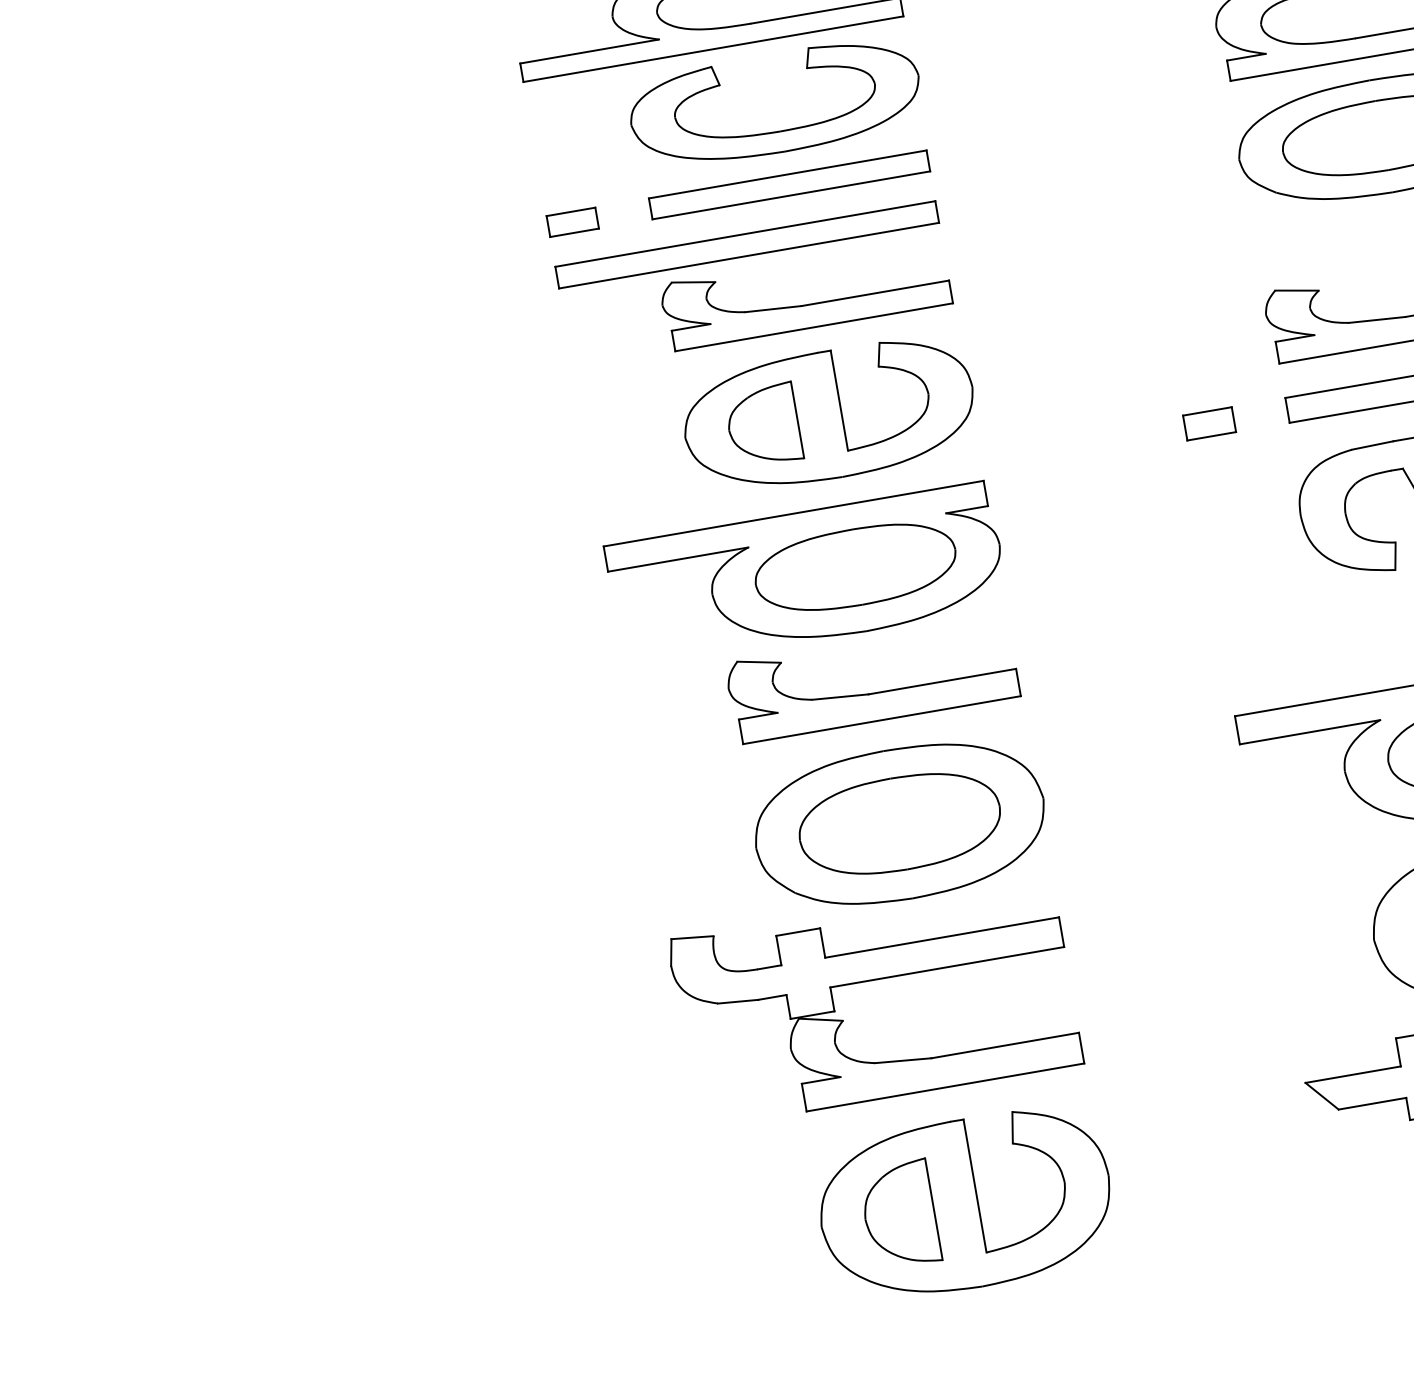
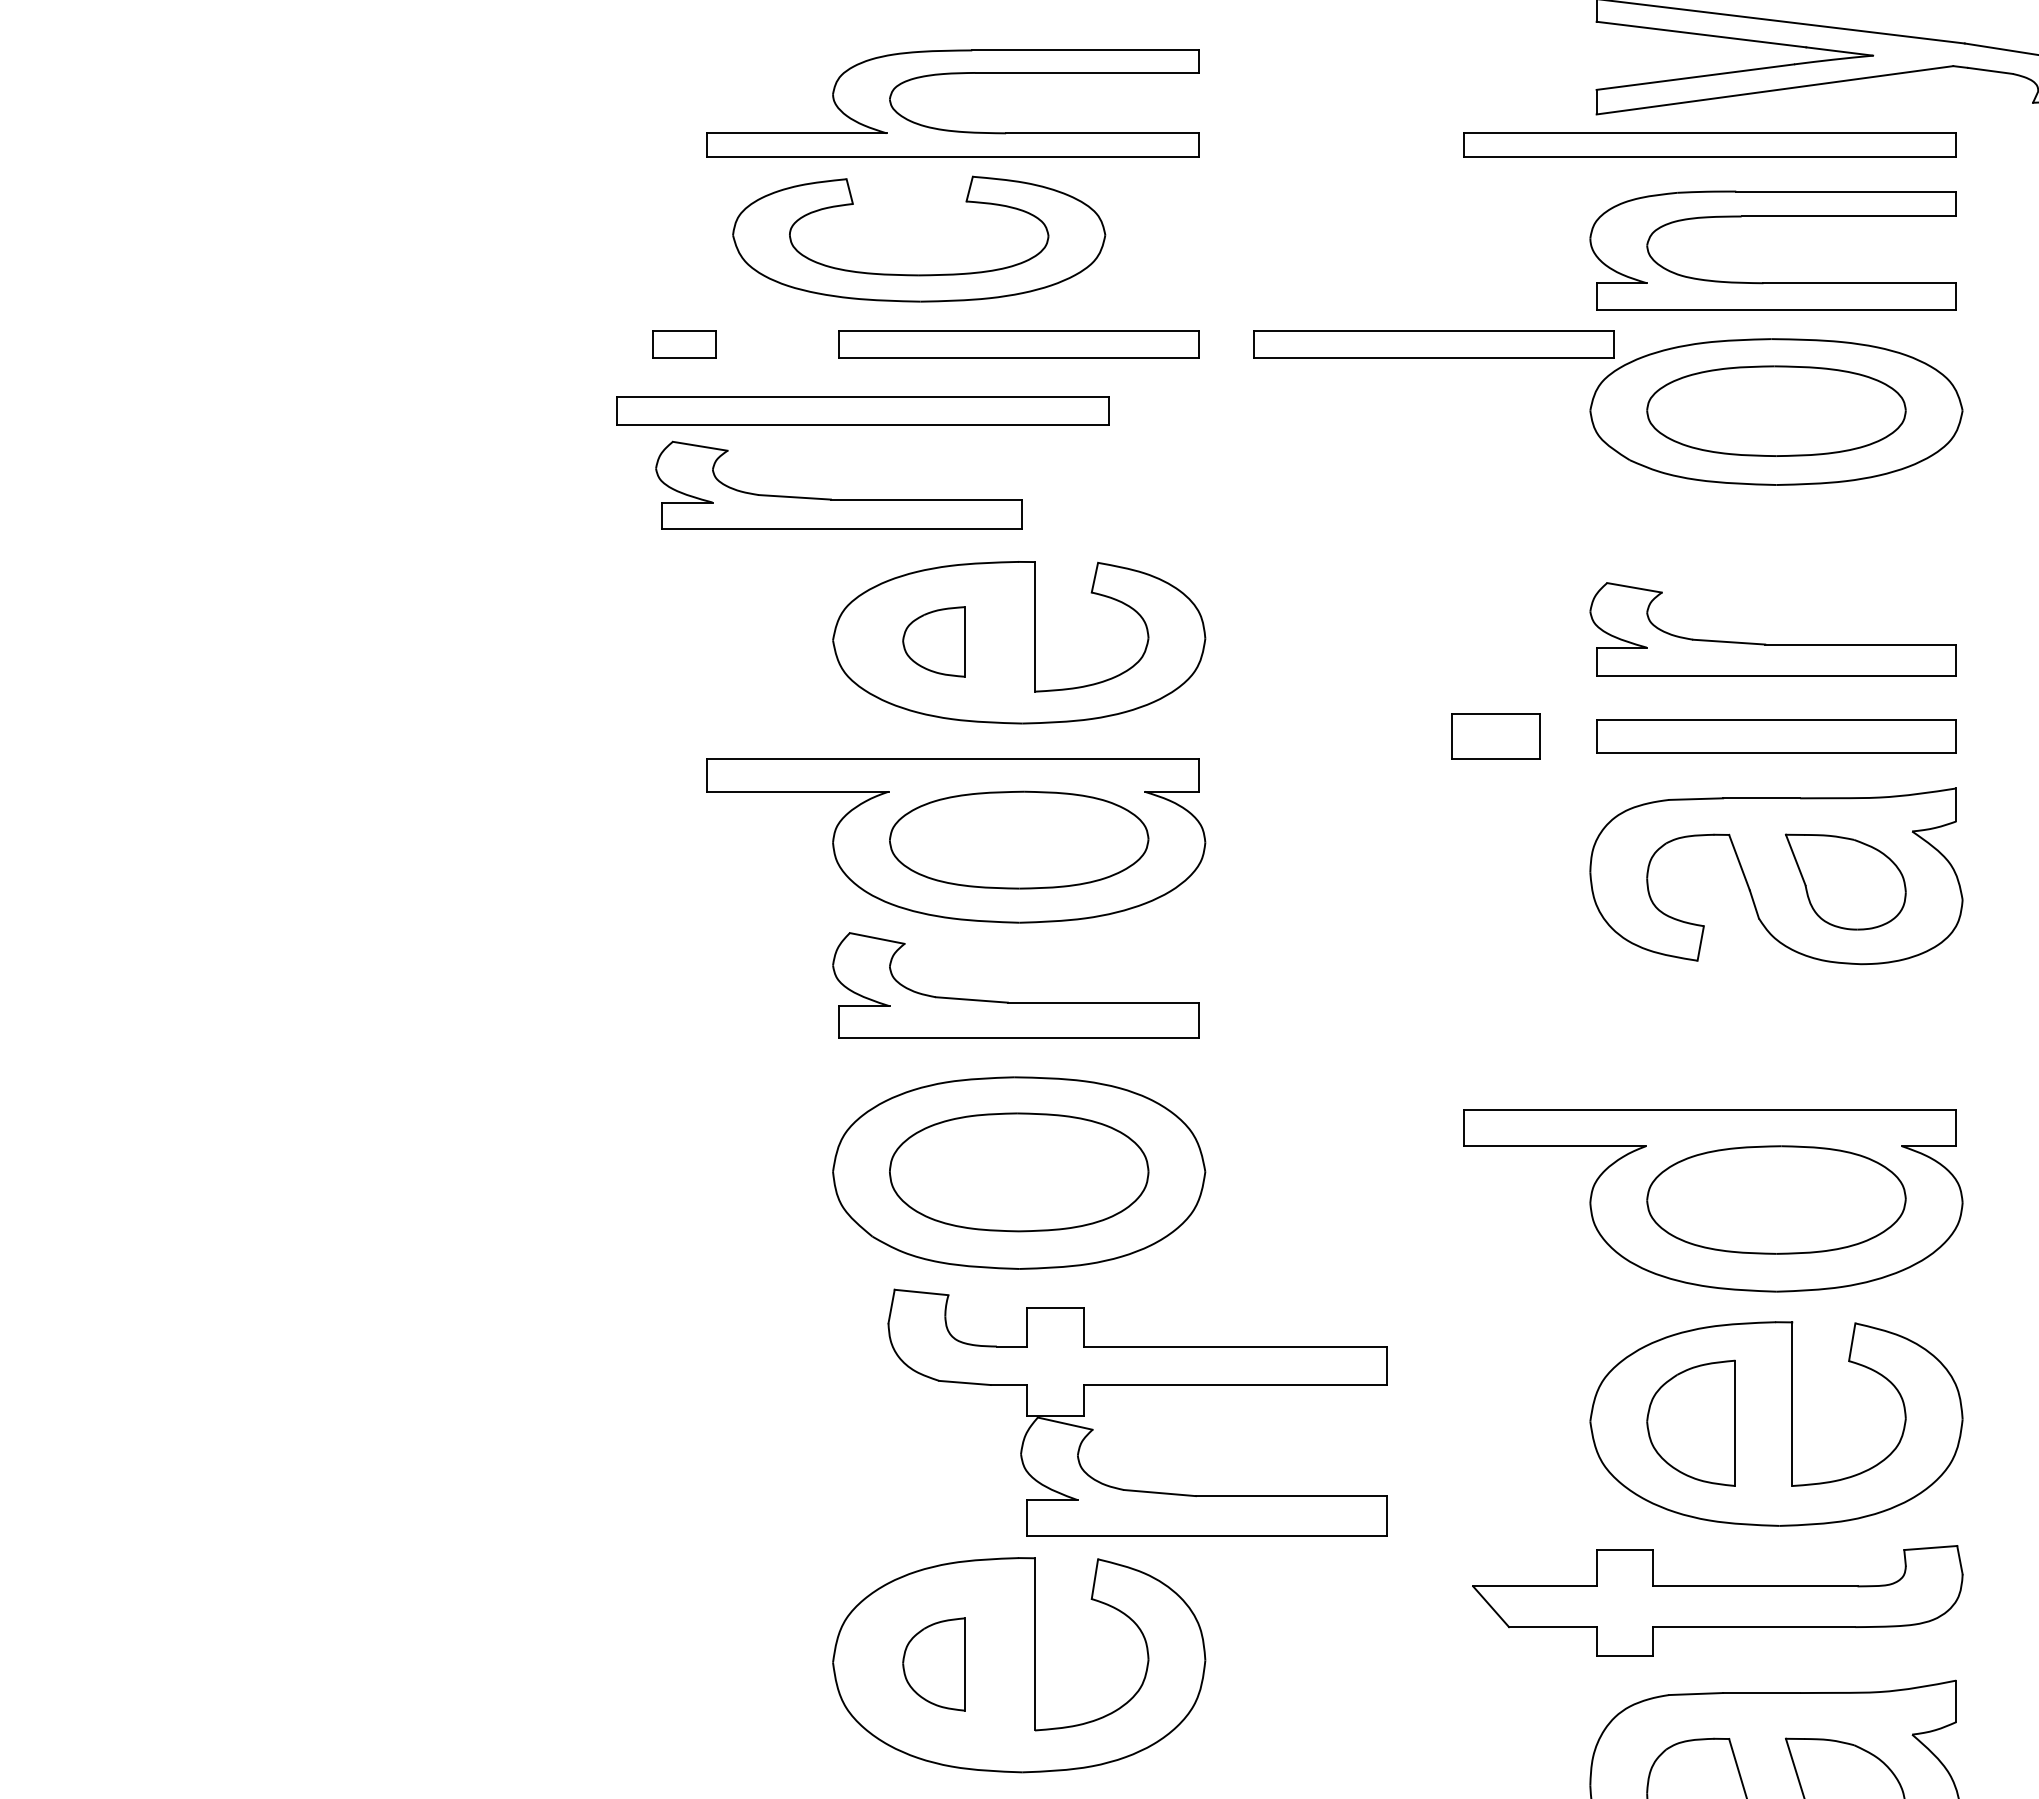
part: (1109, 129) -> (1433, 344), added
part: (780, 130) -> (919, 274), moved
part: (572, 222) -> (684, 344), moved
part: (746, 244) -> (862, 410), moved
part: (807, 304) -> (838, 499), moved
part: (1209, 423) -> (1495, 736), size x1.4
part: (763, 425) -> (933, 641), size x0.7
part: (871, 980) -> (1137, 1385), moved
part: (899, 1215) -> (933, 1664), size x0.7

